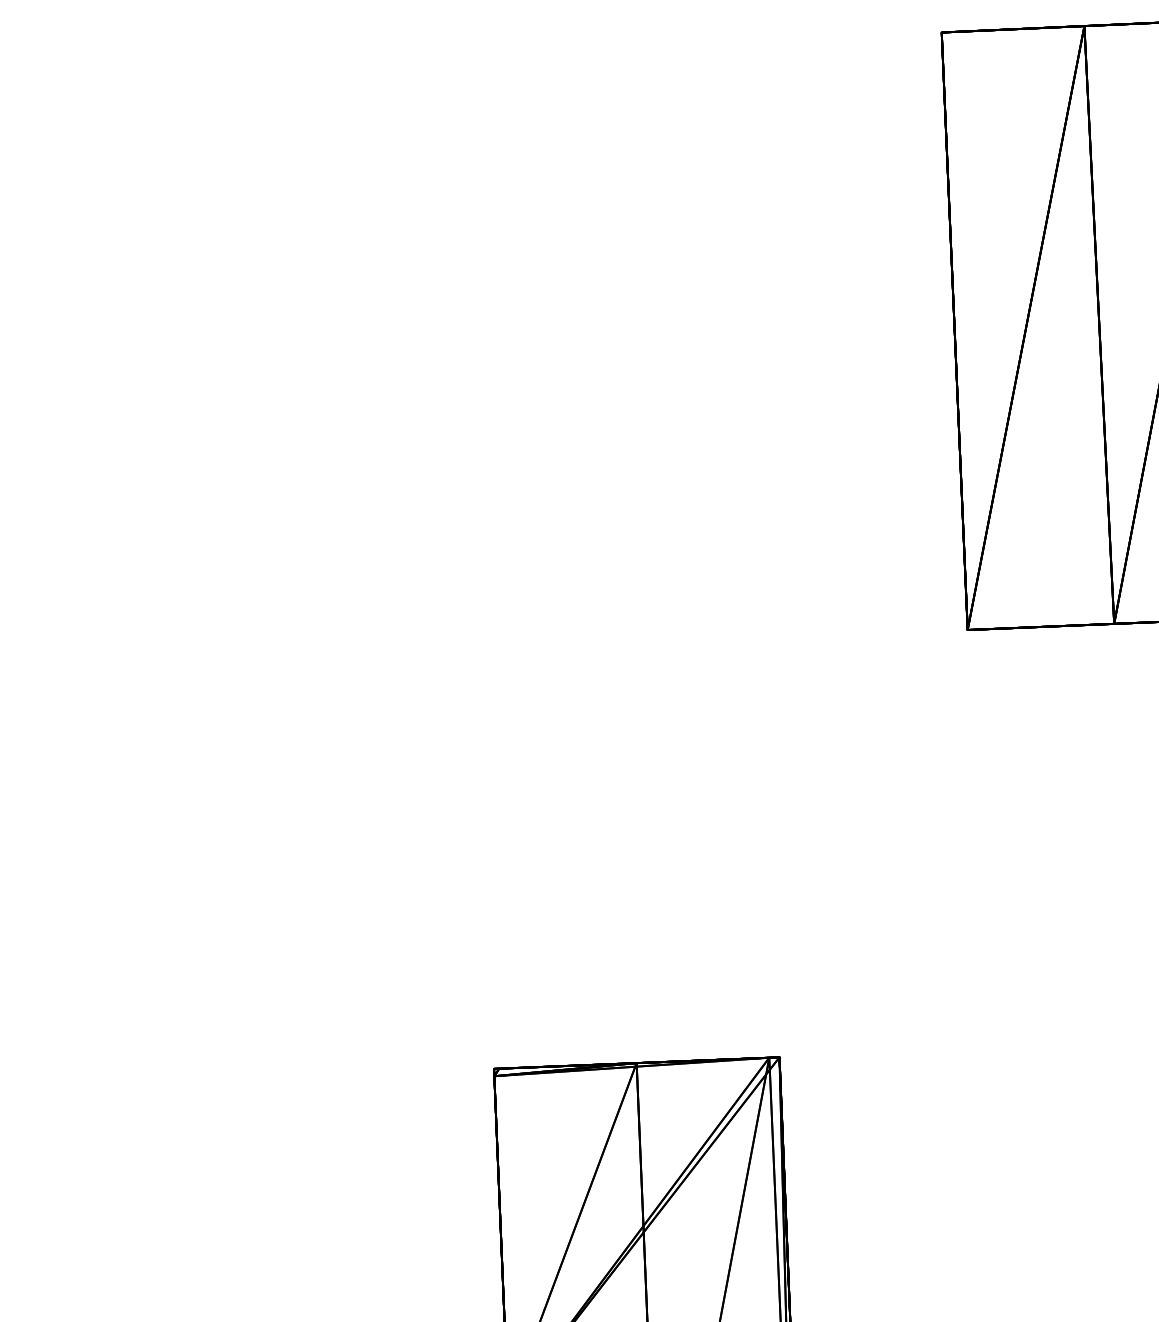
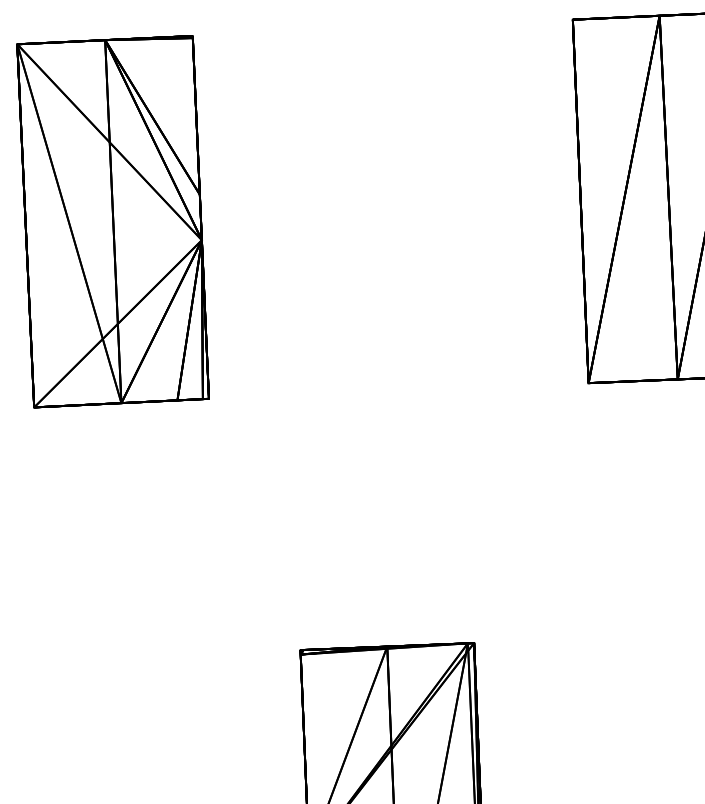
part: (184, 364) -> (112, 221), added

